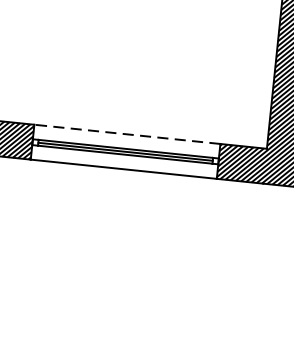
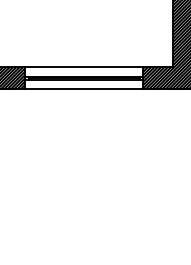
line: (126, 134) -> (83, 67), dashed -> solid

